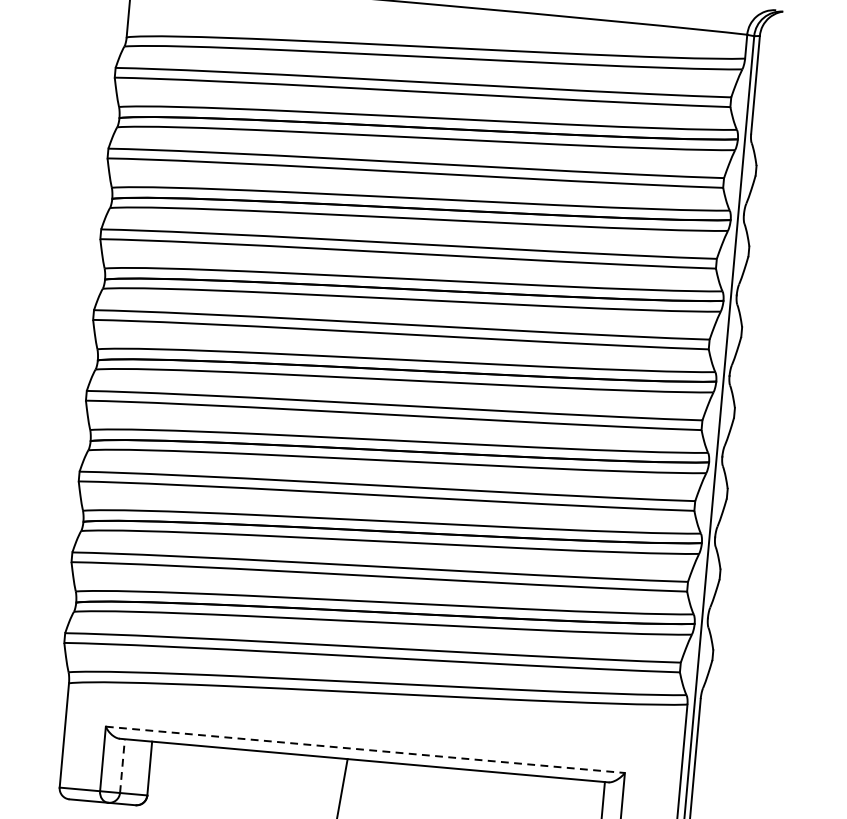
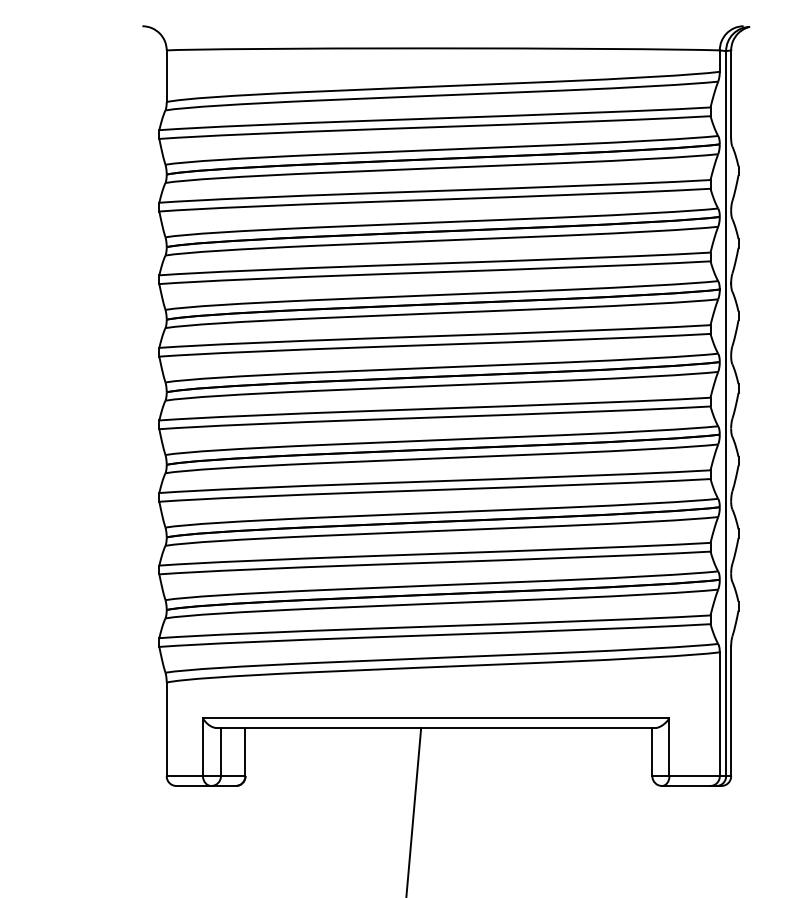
line: (365, 750) -> (436, 718), dashed -> solid
line: (122, 765) -> (220, 751), dashed -> solid

